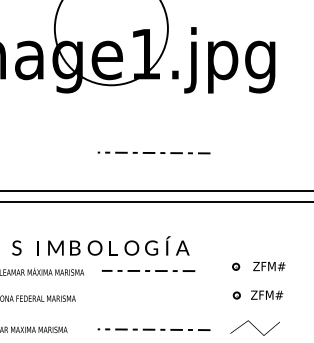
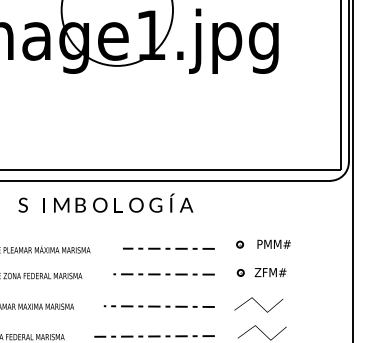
line: (153, 152) -> (158, 132), removed
text: (100, 245) -> (105, 202), moved
text: (270, 265) -> (273, 243), ZFM# -> PMM#
line: (148, 270) -> (168, 248), moved
line: (160, 297) -> (165, 274), added

